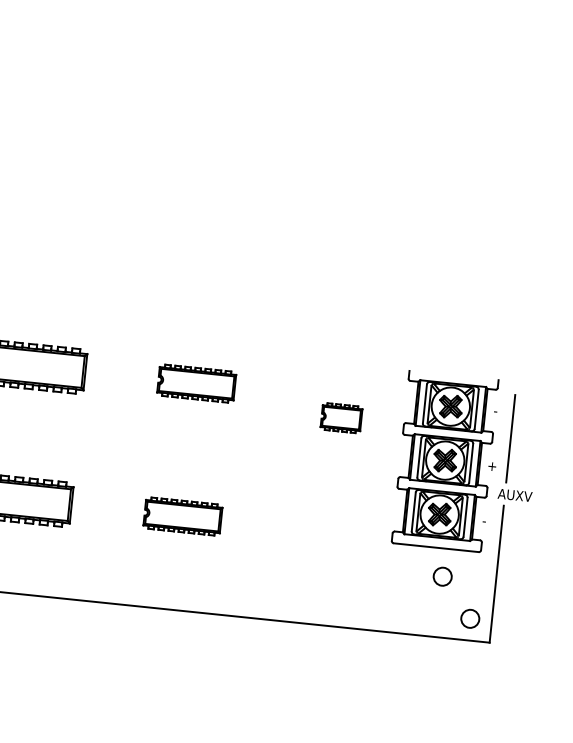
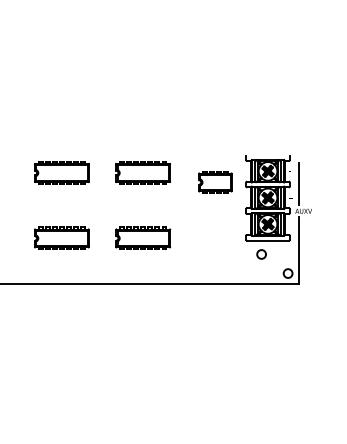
part: (197, 382) -> (143, 172), size x1.43
part: (341, 418) -> (215, 182), size x1.67
part: (183, 515) -> (143, 237), size x1.43
circle: (442, 576) -> (261, 254), moved

